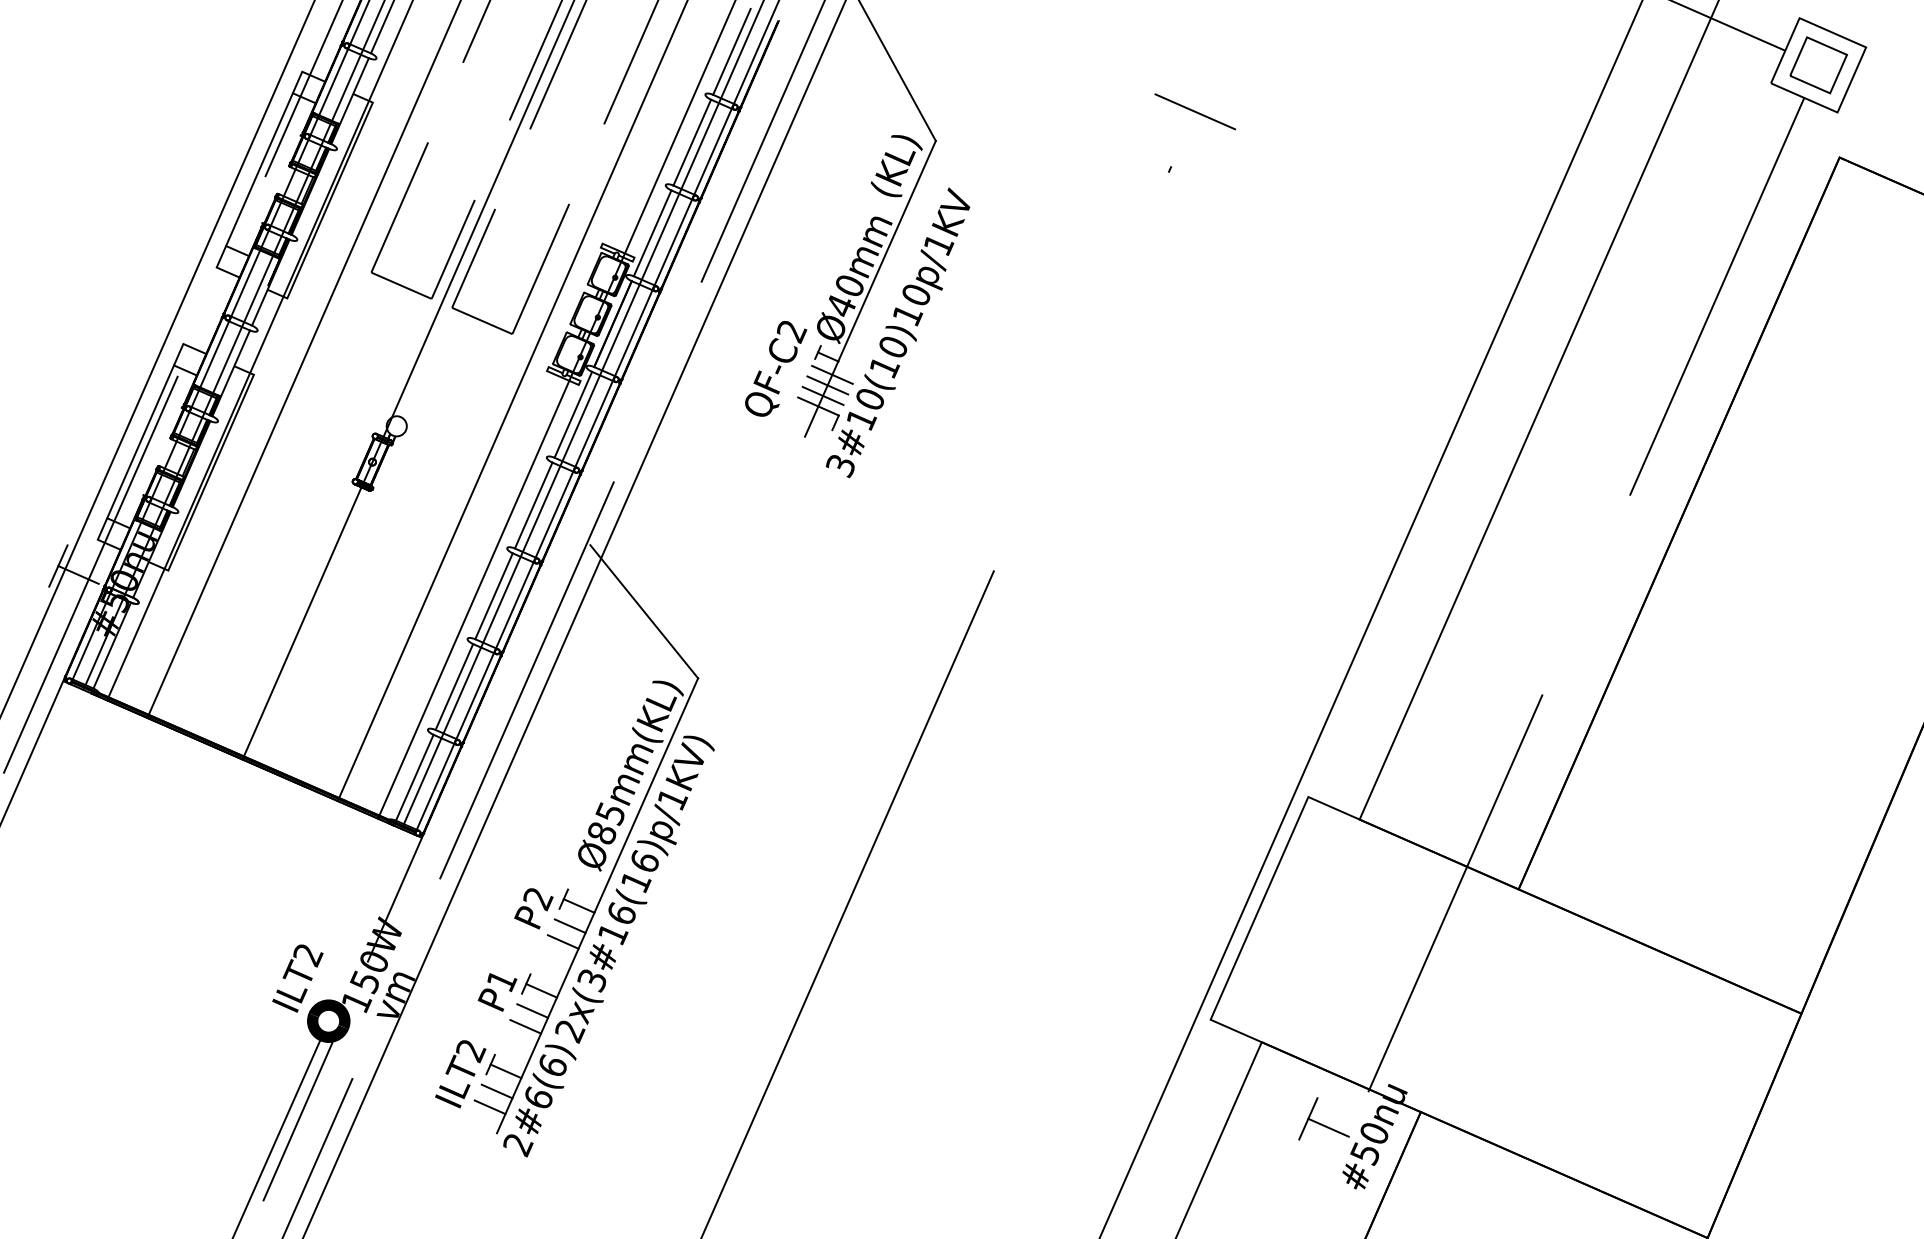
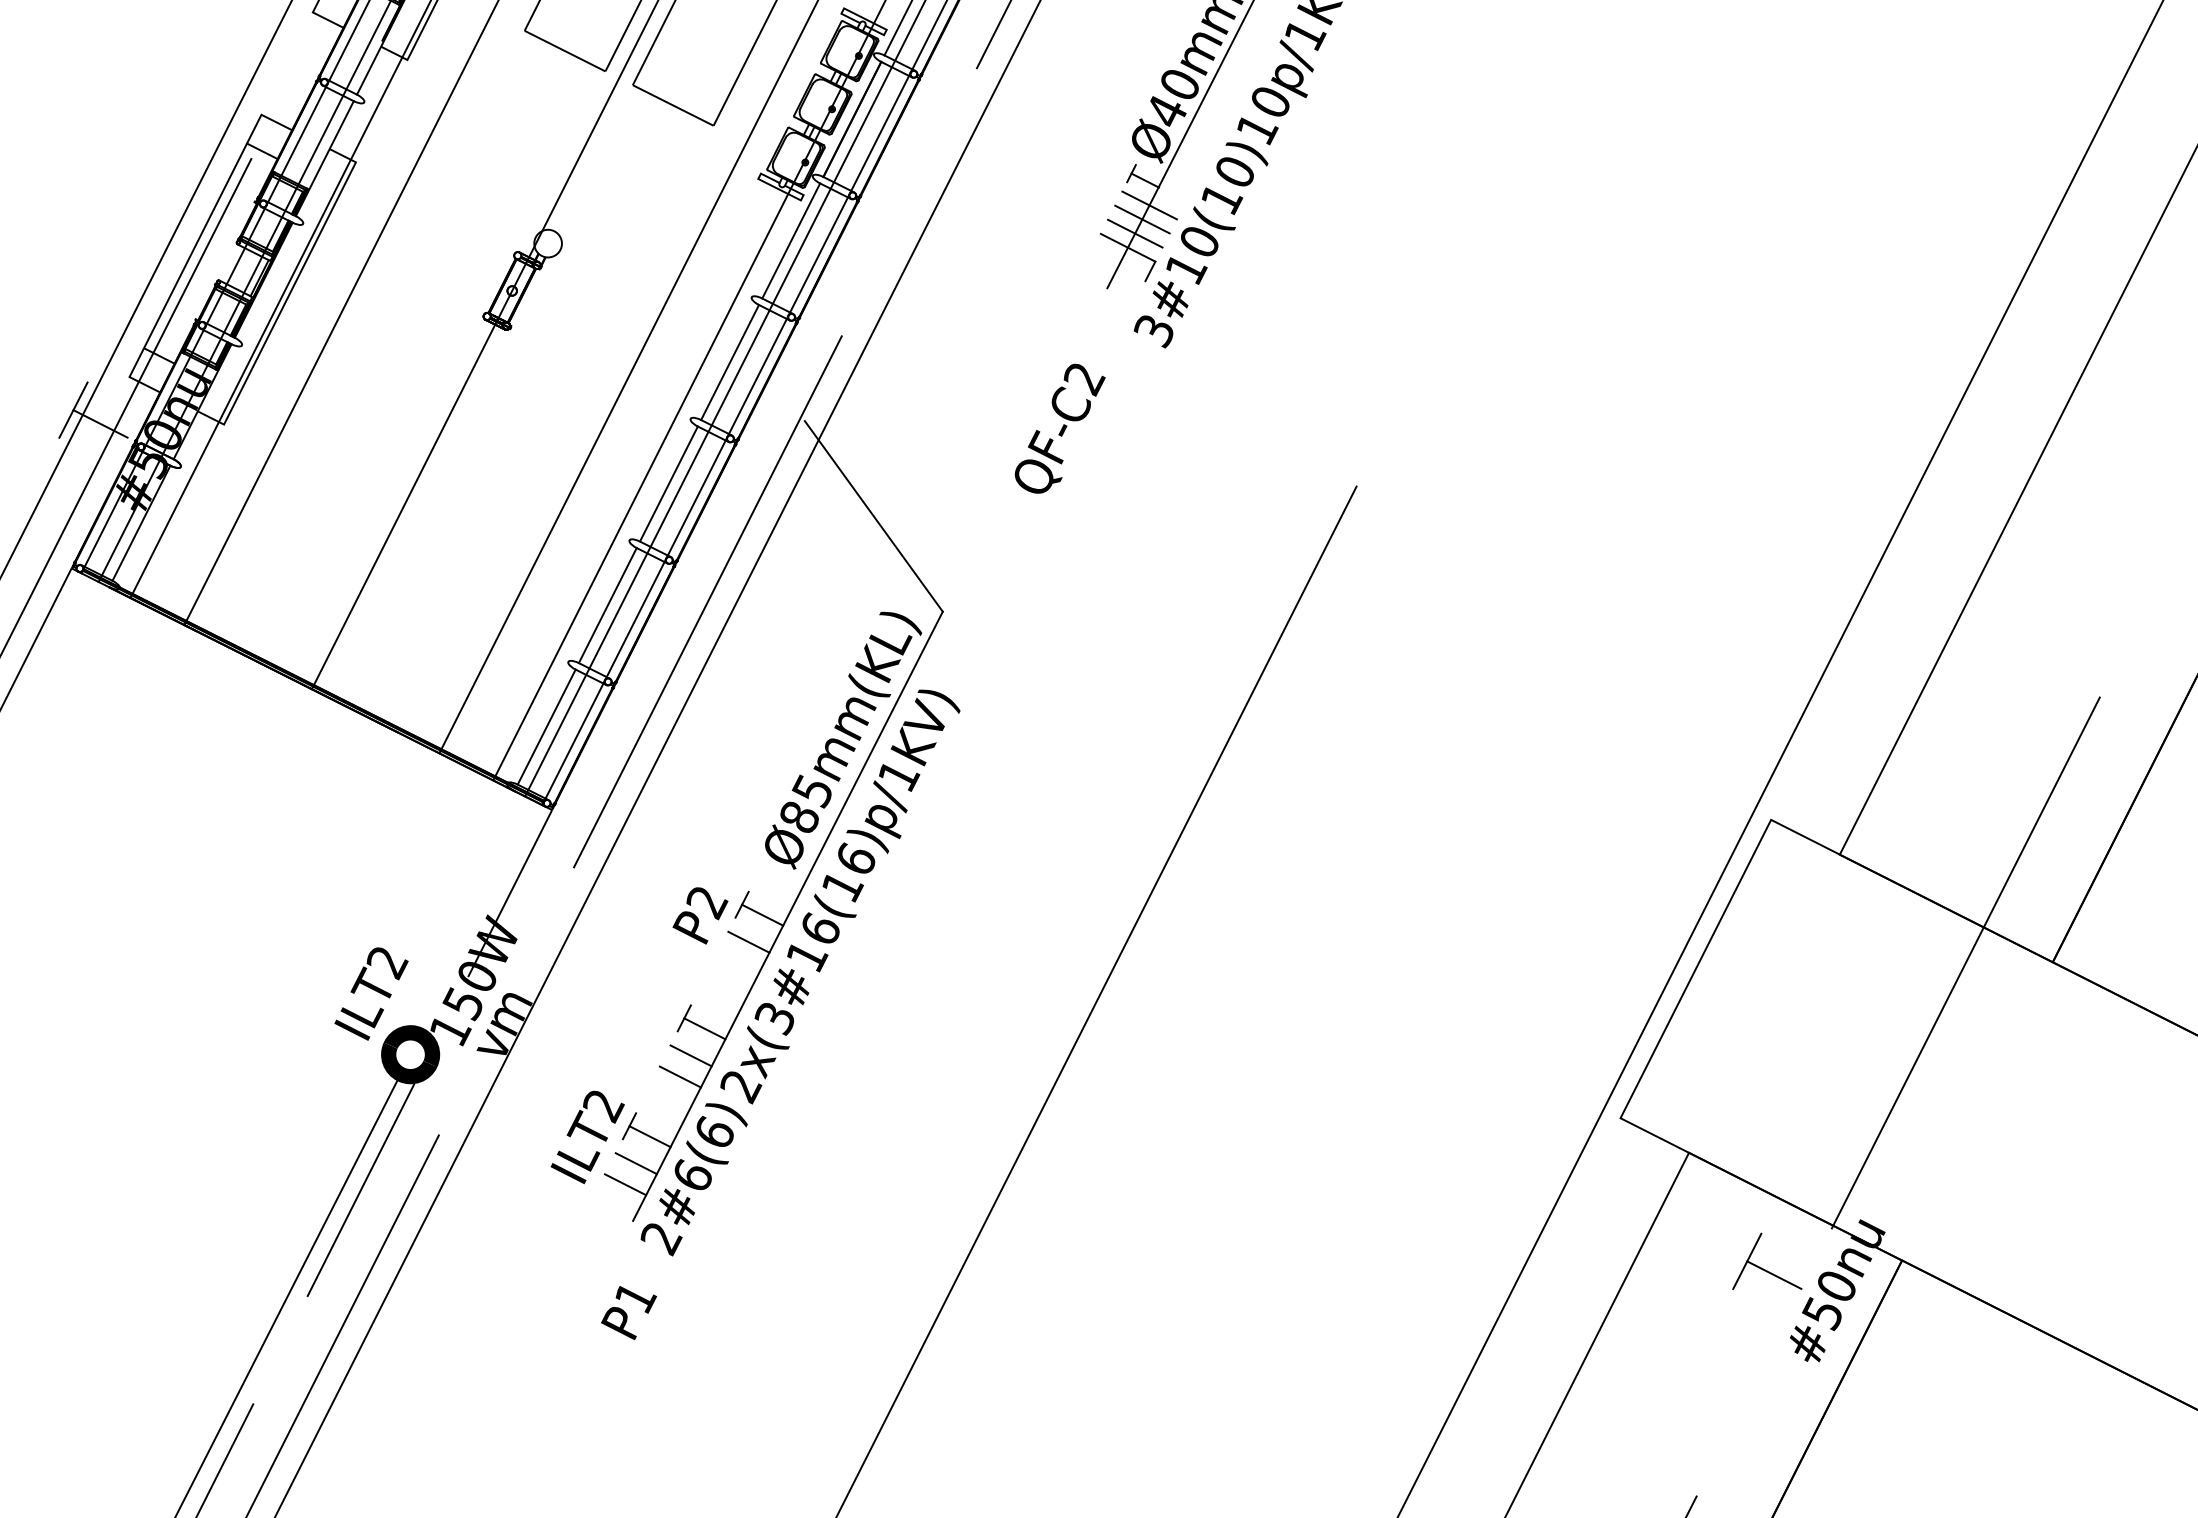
text: (776, 368) -> (1060, 428), moved
line: (562, 941) -> (737, 962), removed
text: (497, 992) -> (628, 1313), moved

